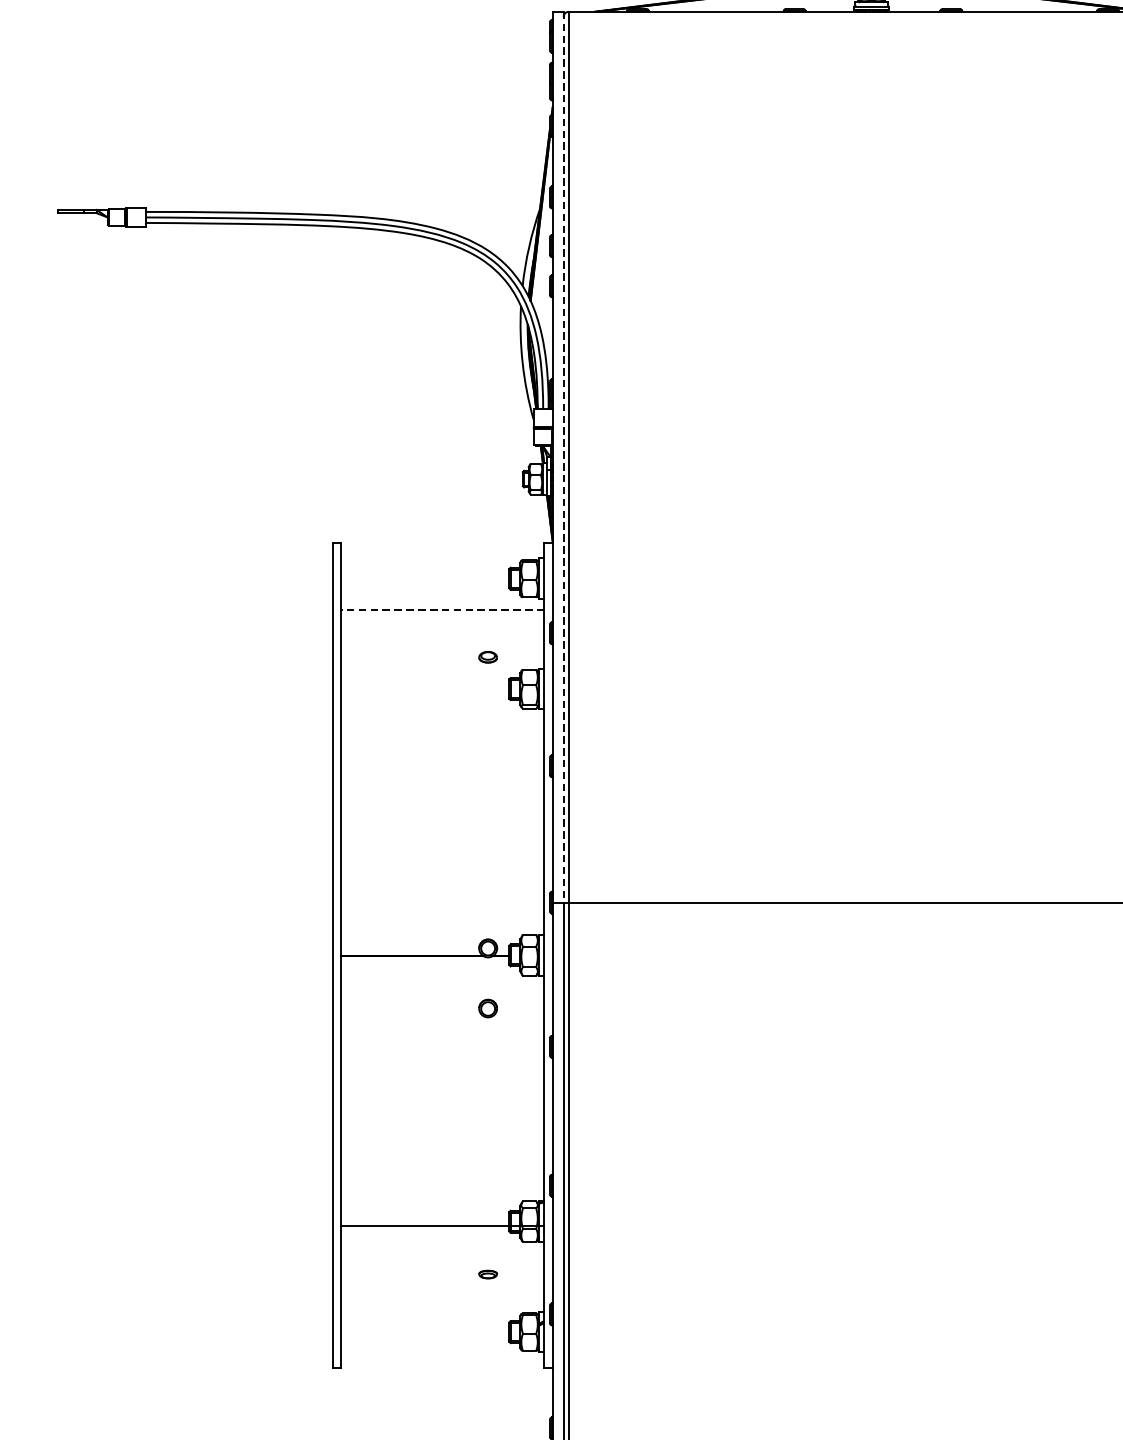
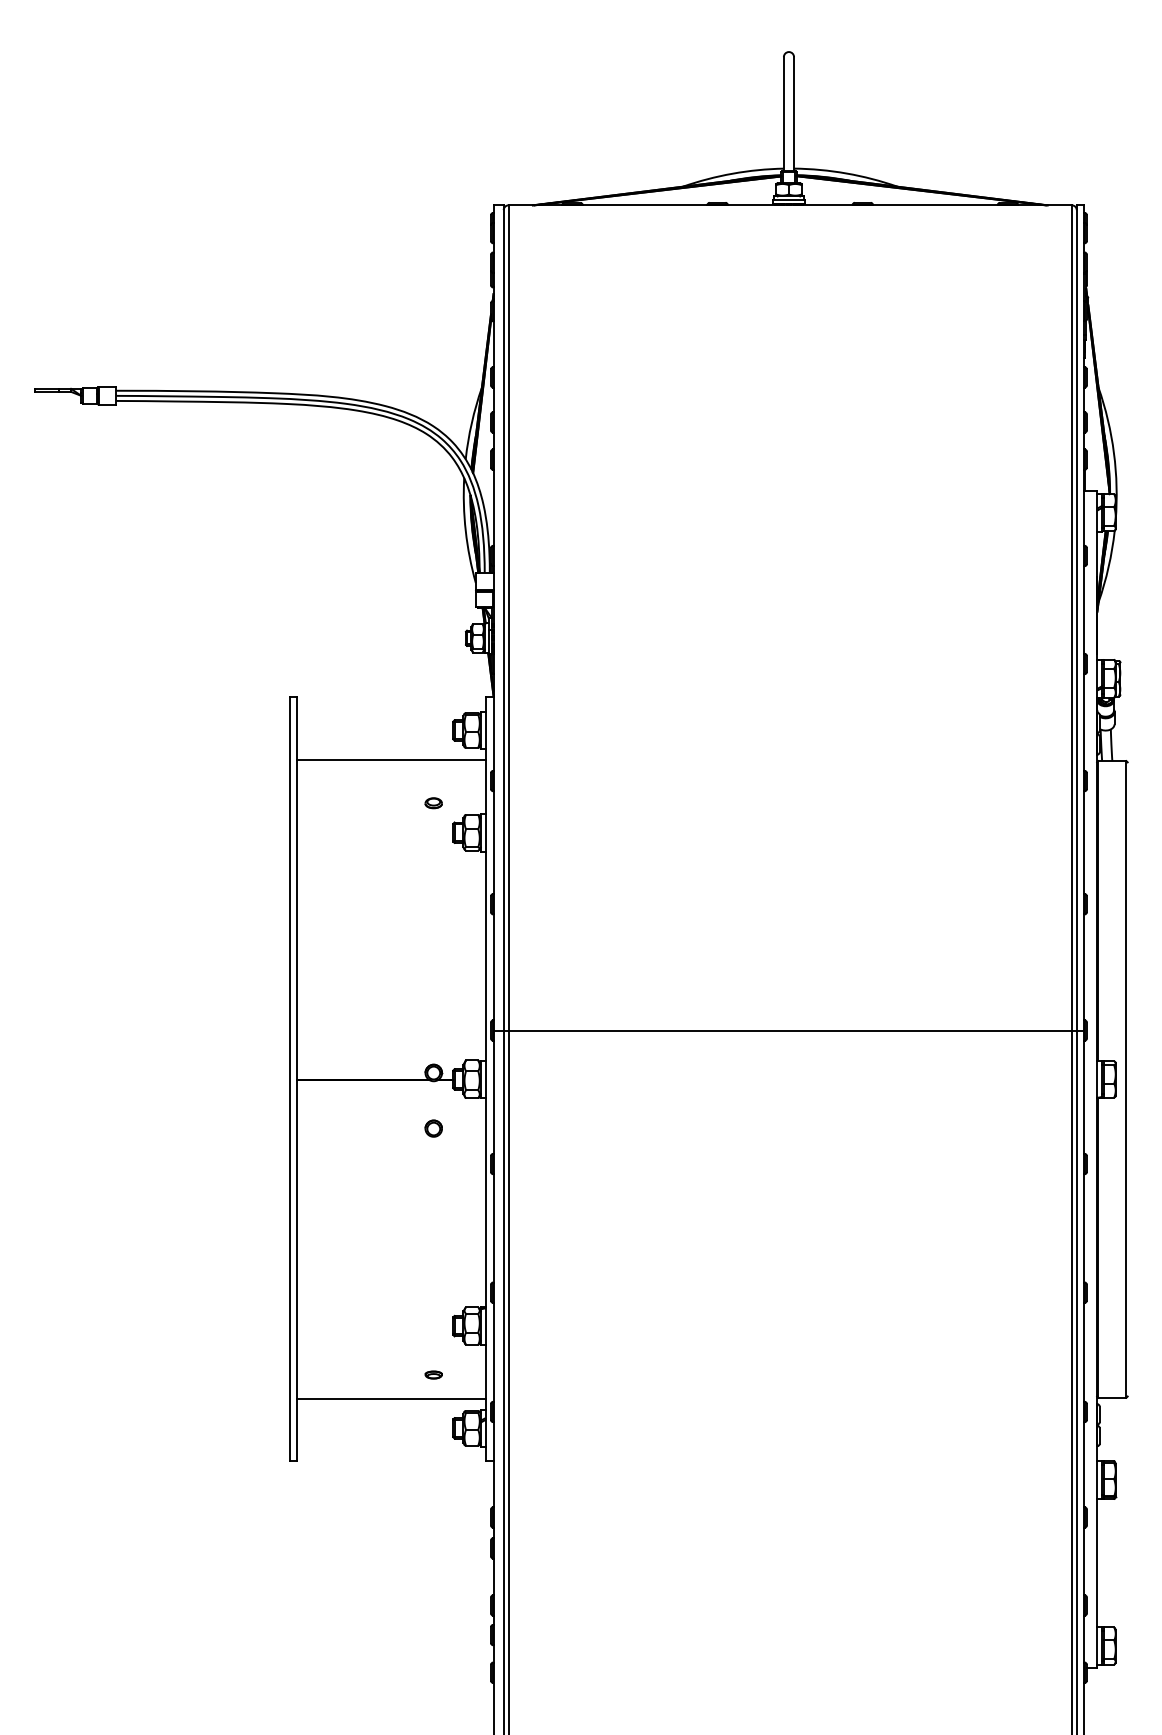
line: (563, 456) -> (503, 617), dashed -> solid
line: (442, 610) -> (391, 759), dashed -> solid
line: (442, 1226) -> (391, 1399), moved

